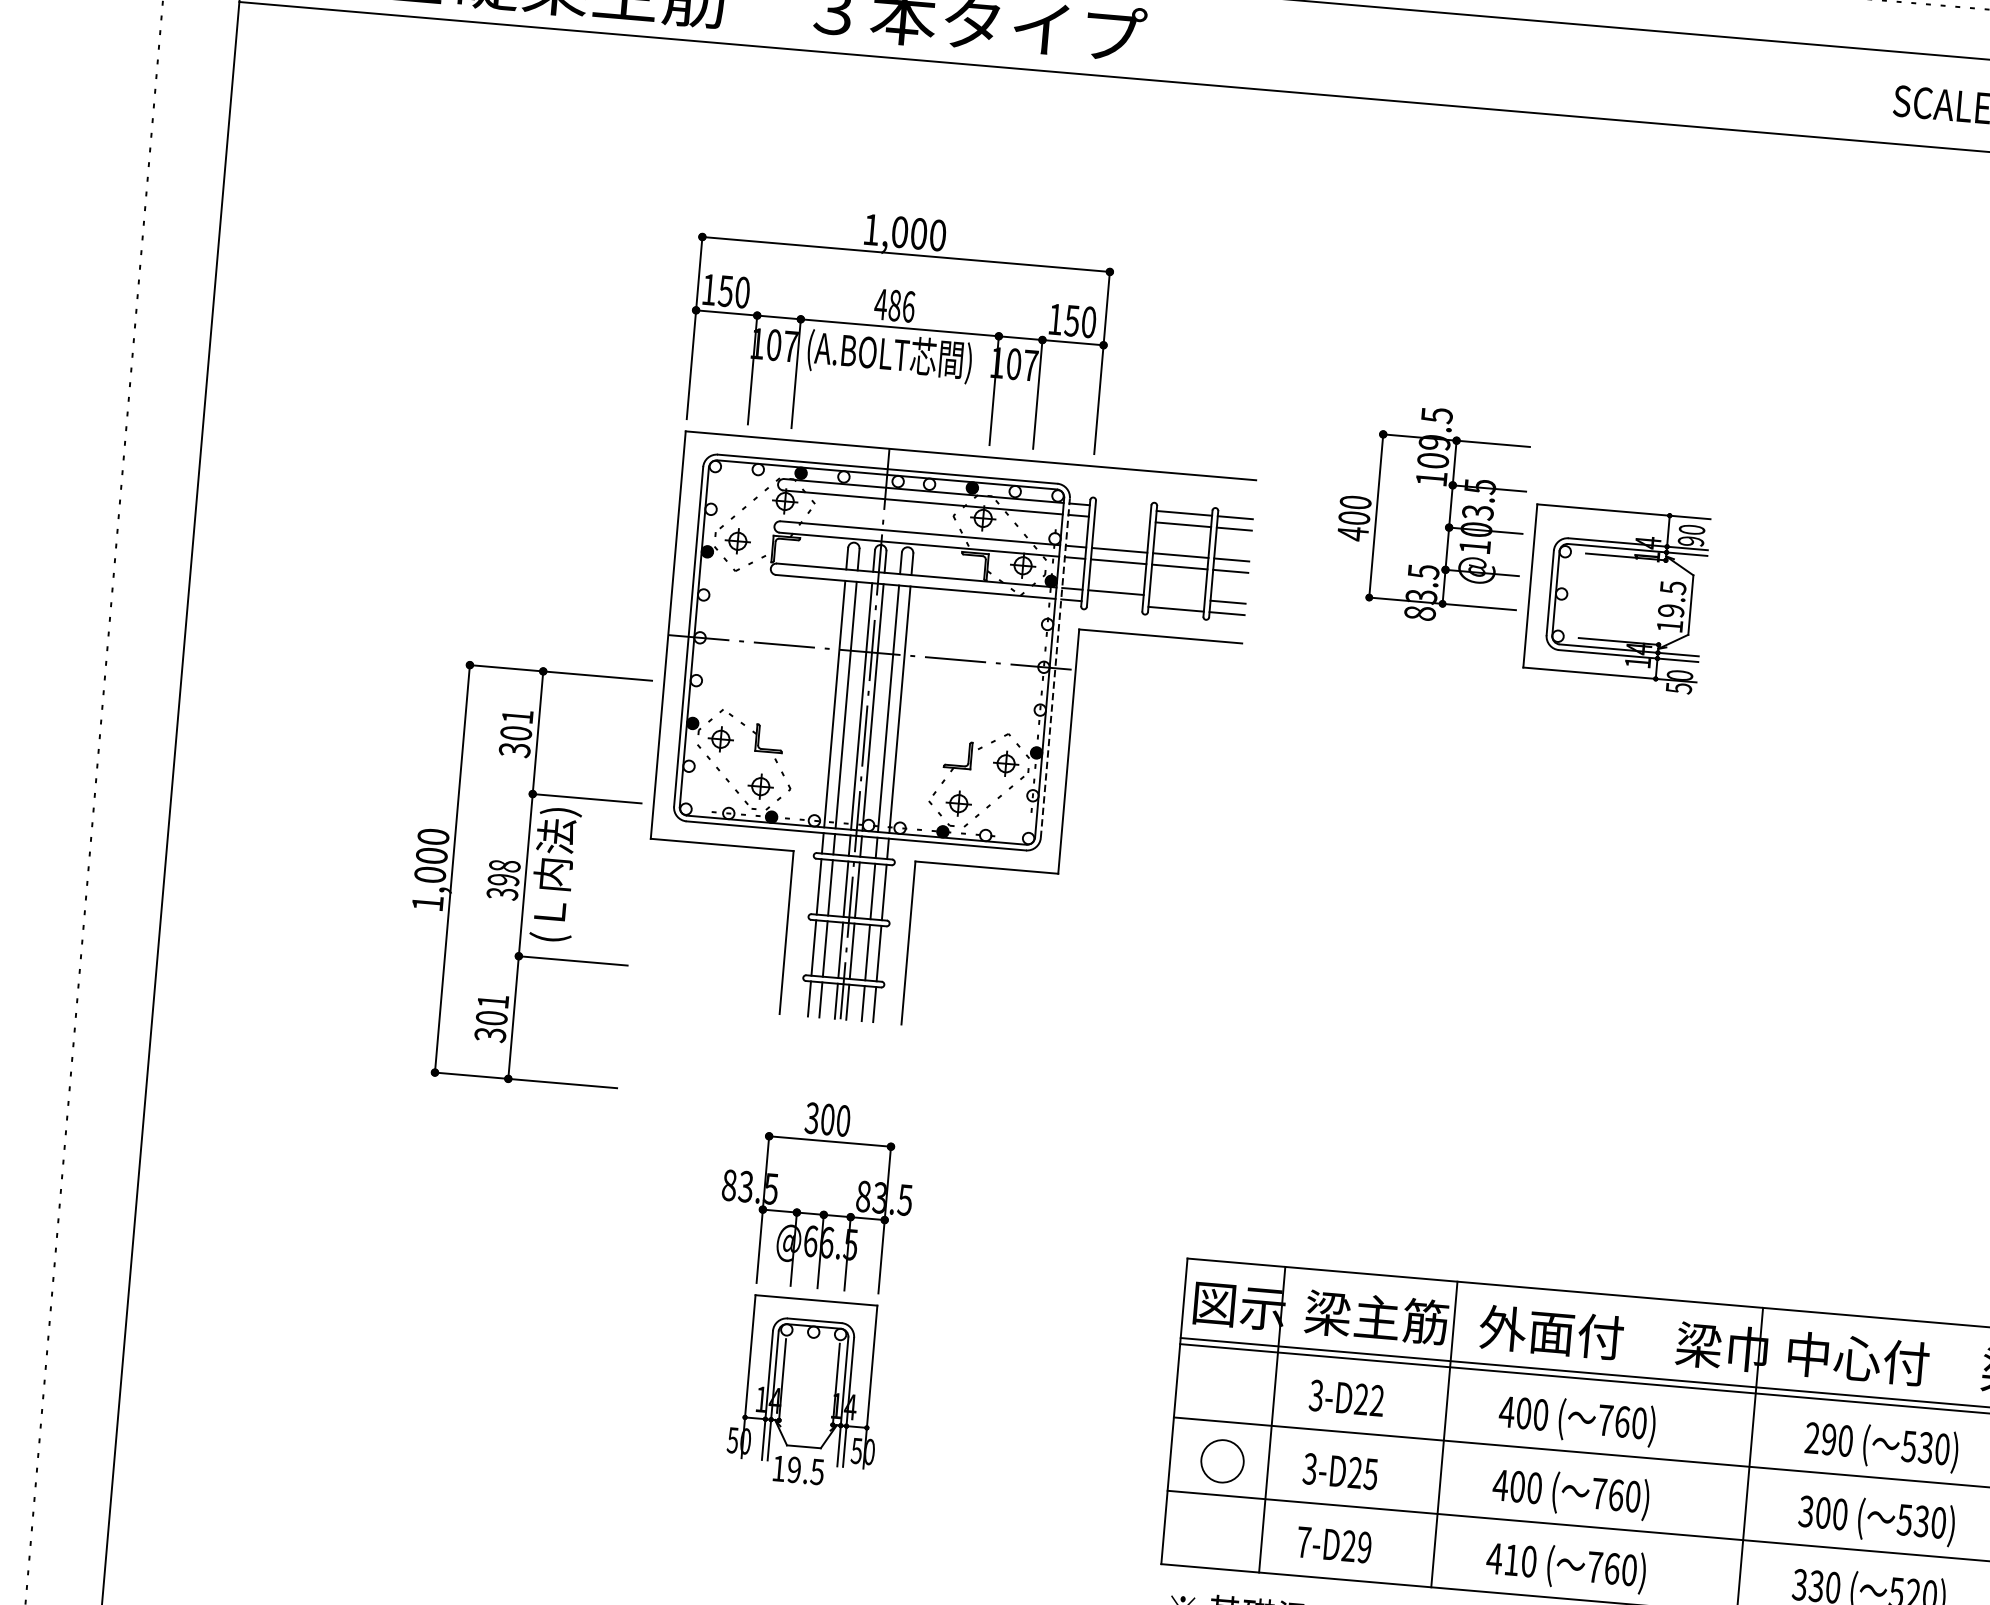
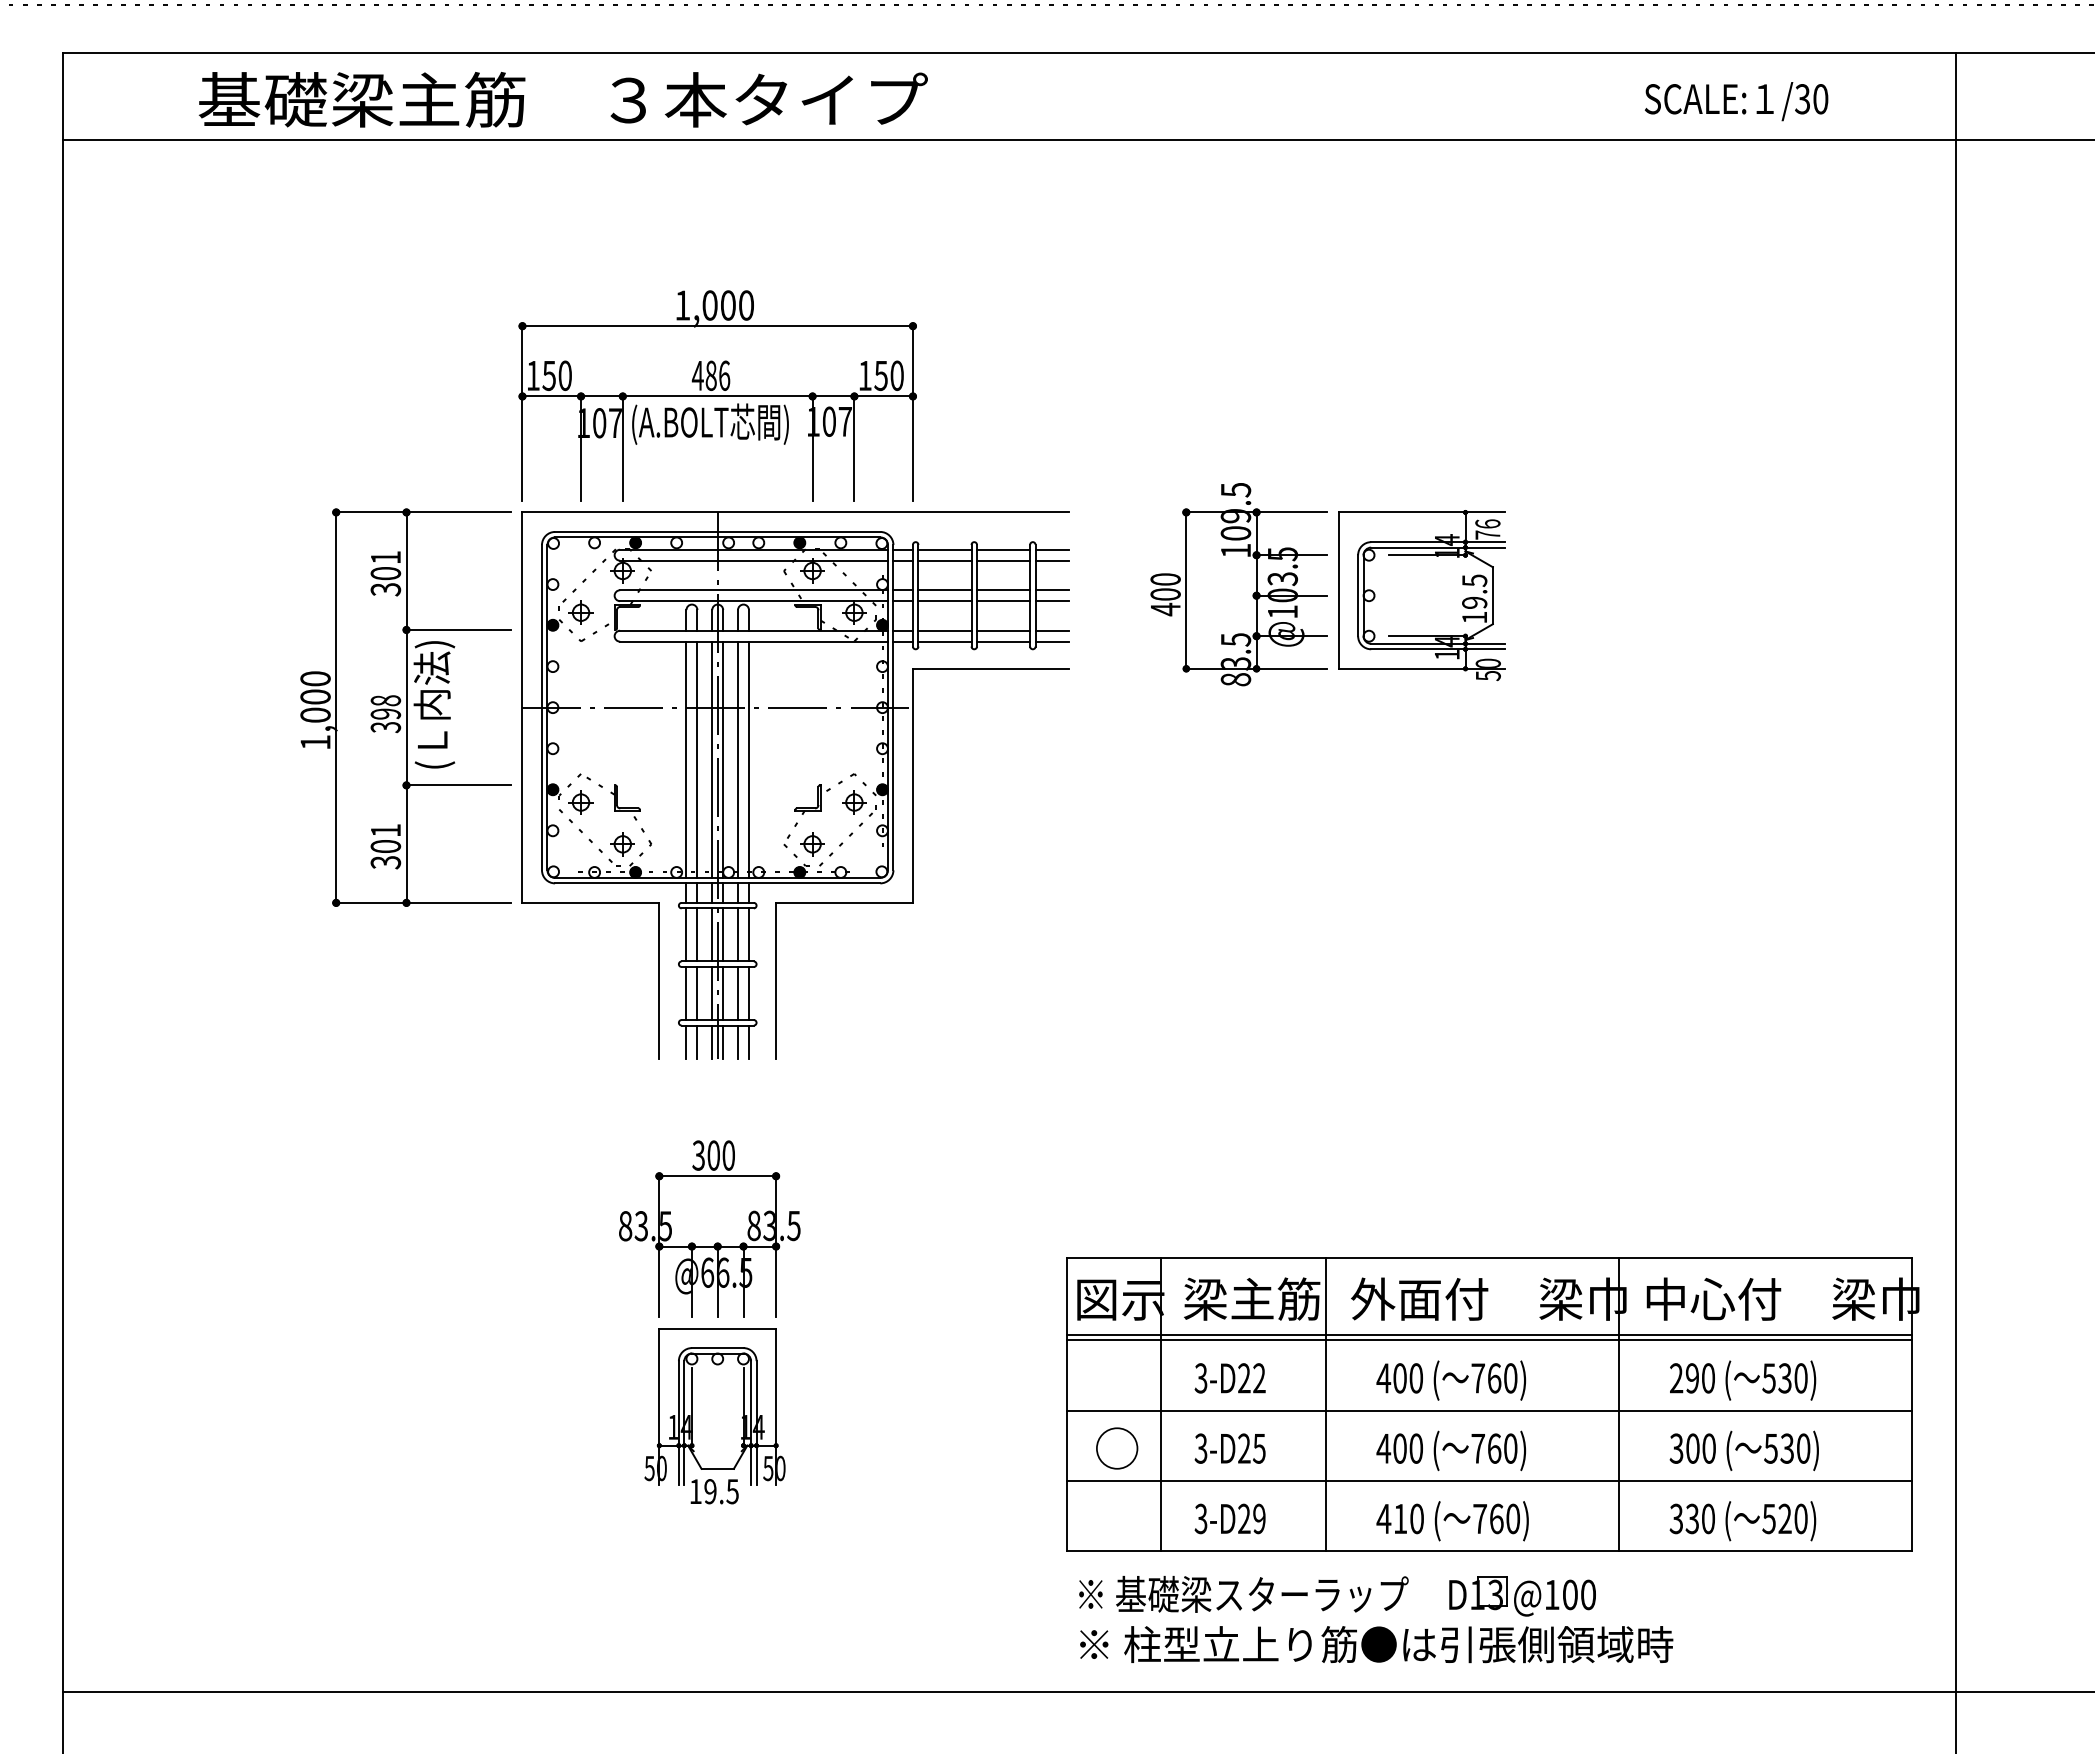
line: (1122, 507) -> (944, 549), added
part: (1431, 514) -> (1238, 584), moved
line: (1121, 519) -> (944, 560), added
text: (1691, 535) -> (1487, 529), 90 -> 76
line: (1177, 597) -> (1003, 630), added
line: (1114, 603) -> (944, 641), added
line: (1055, 668) -> (893, 707), dashed -> solid
part: (524, 874) -> (405, 707), moved
text: (1303, 1541) -> (1200, 1518), 7-D29 -> 3-D29

